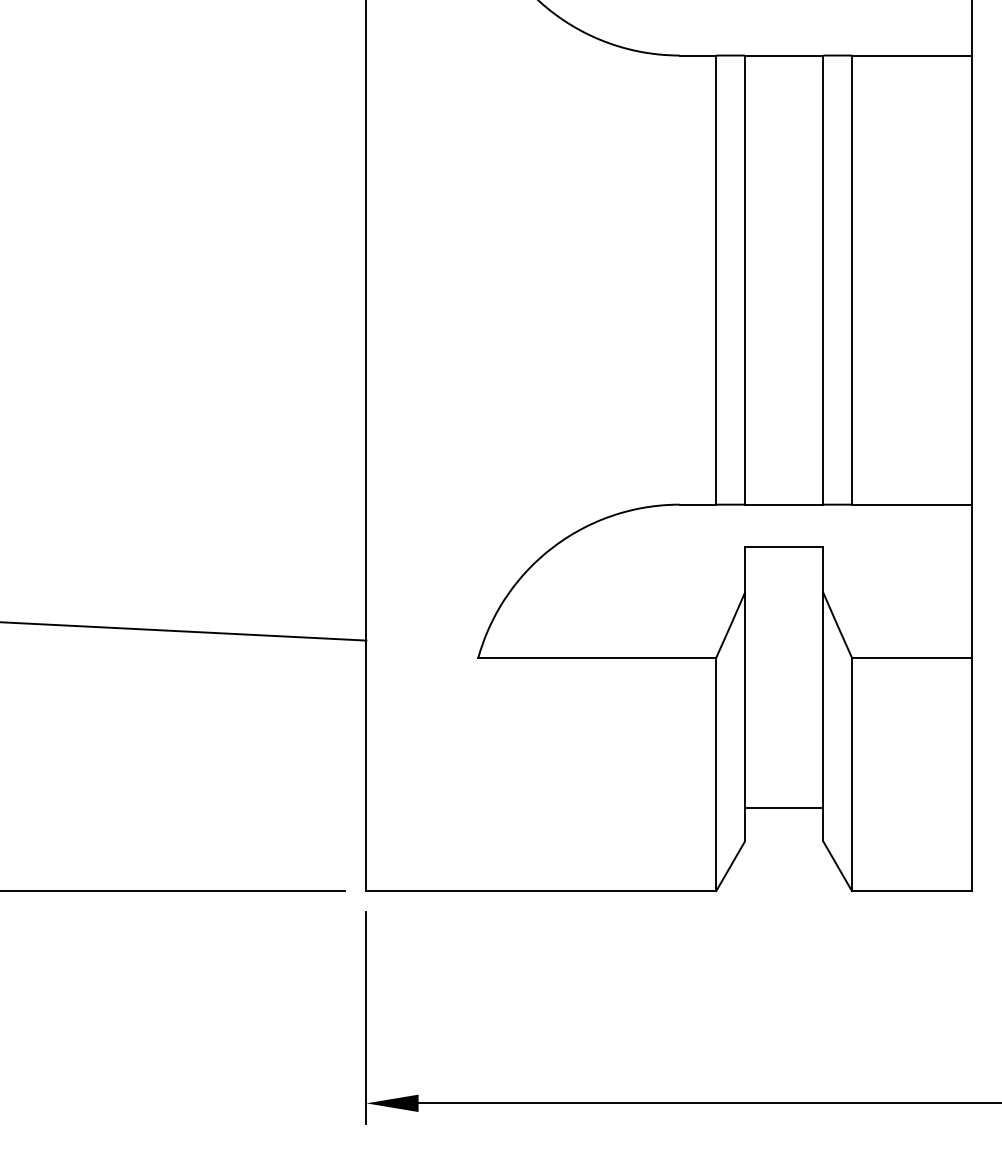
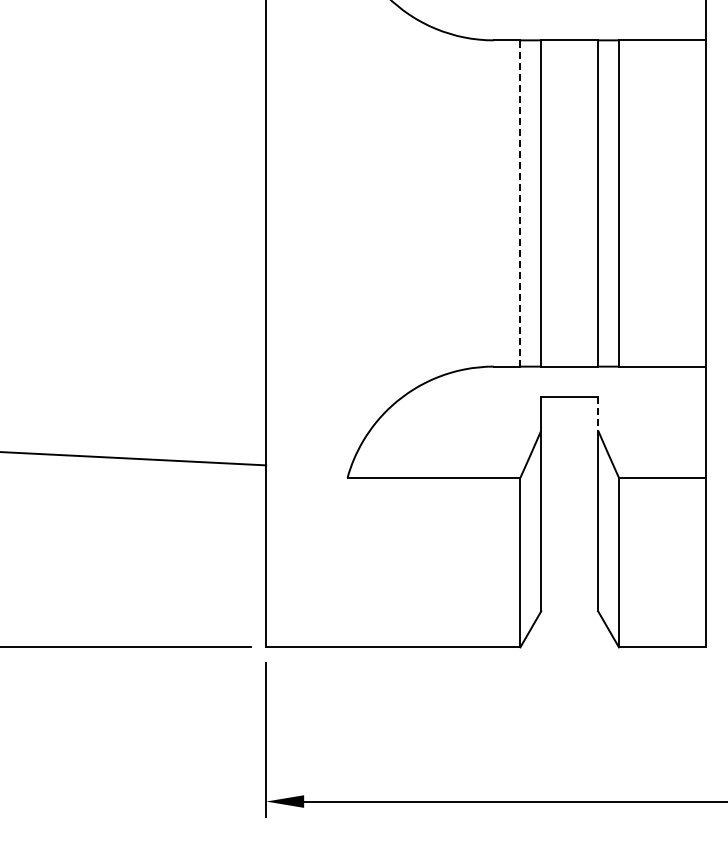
line: (716, 278) -> (520, 202), solid -> dashed
line: (823, 569) -> (598, 413), solid -> dashed
line: (783, 807) -> (569, 586), removed

